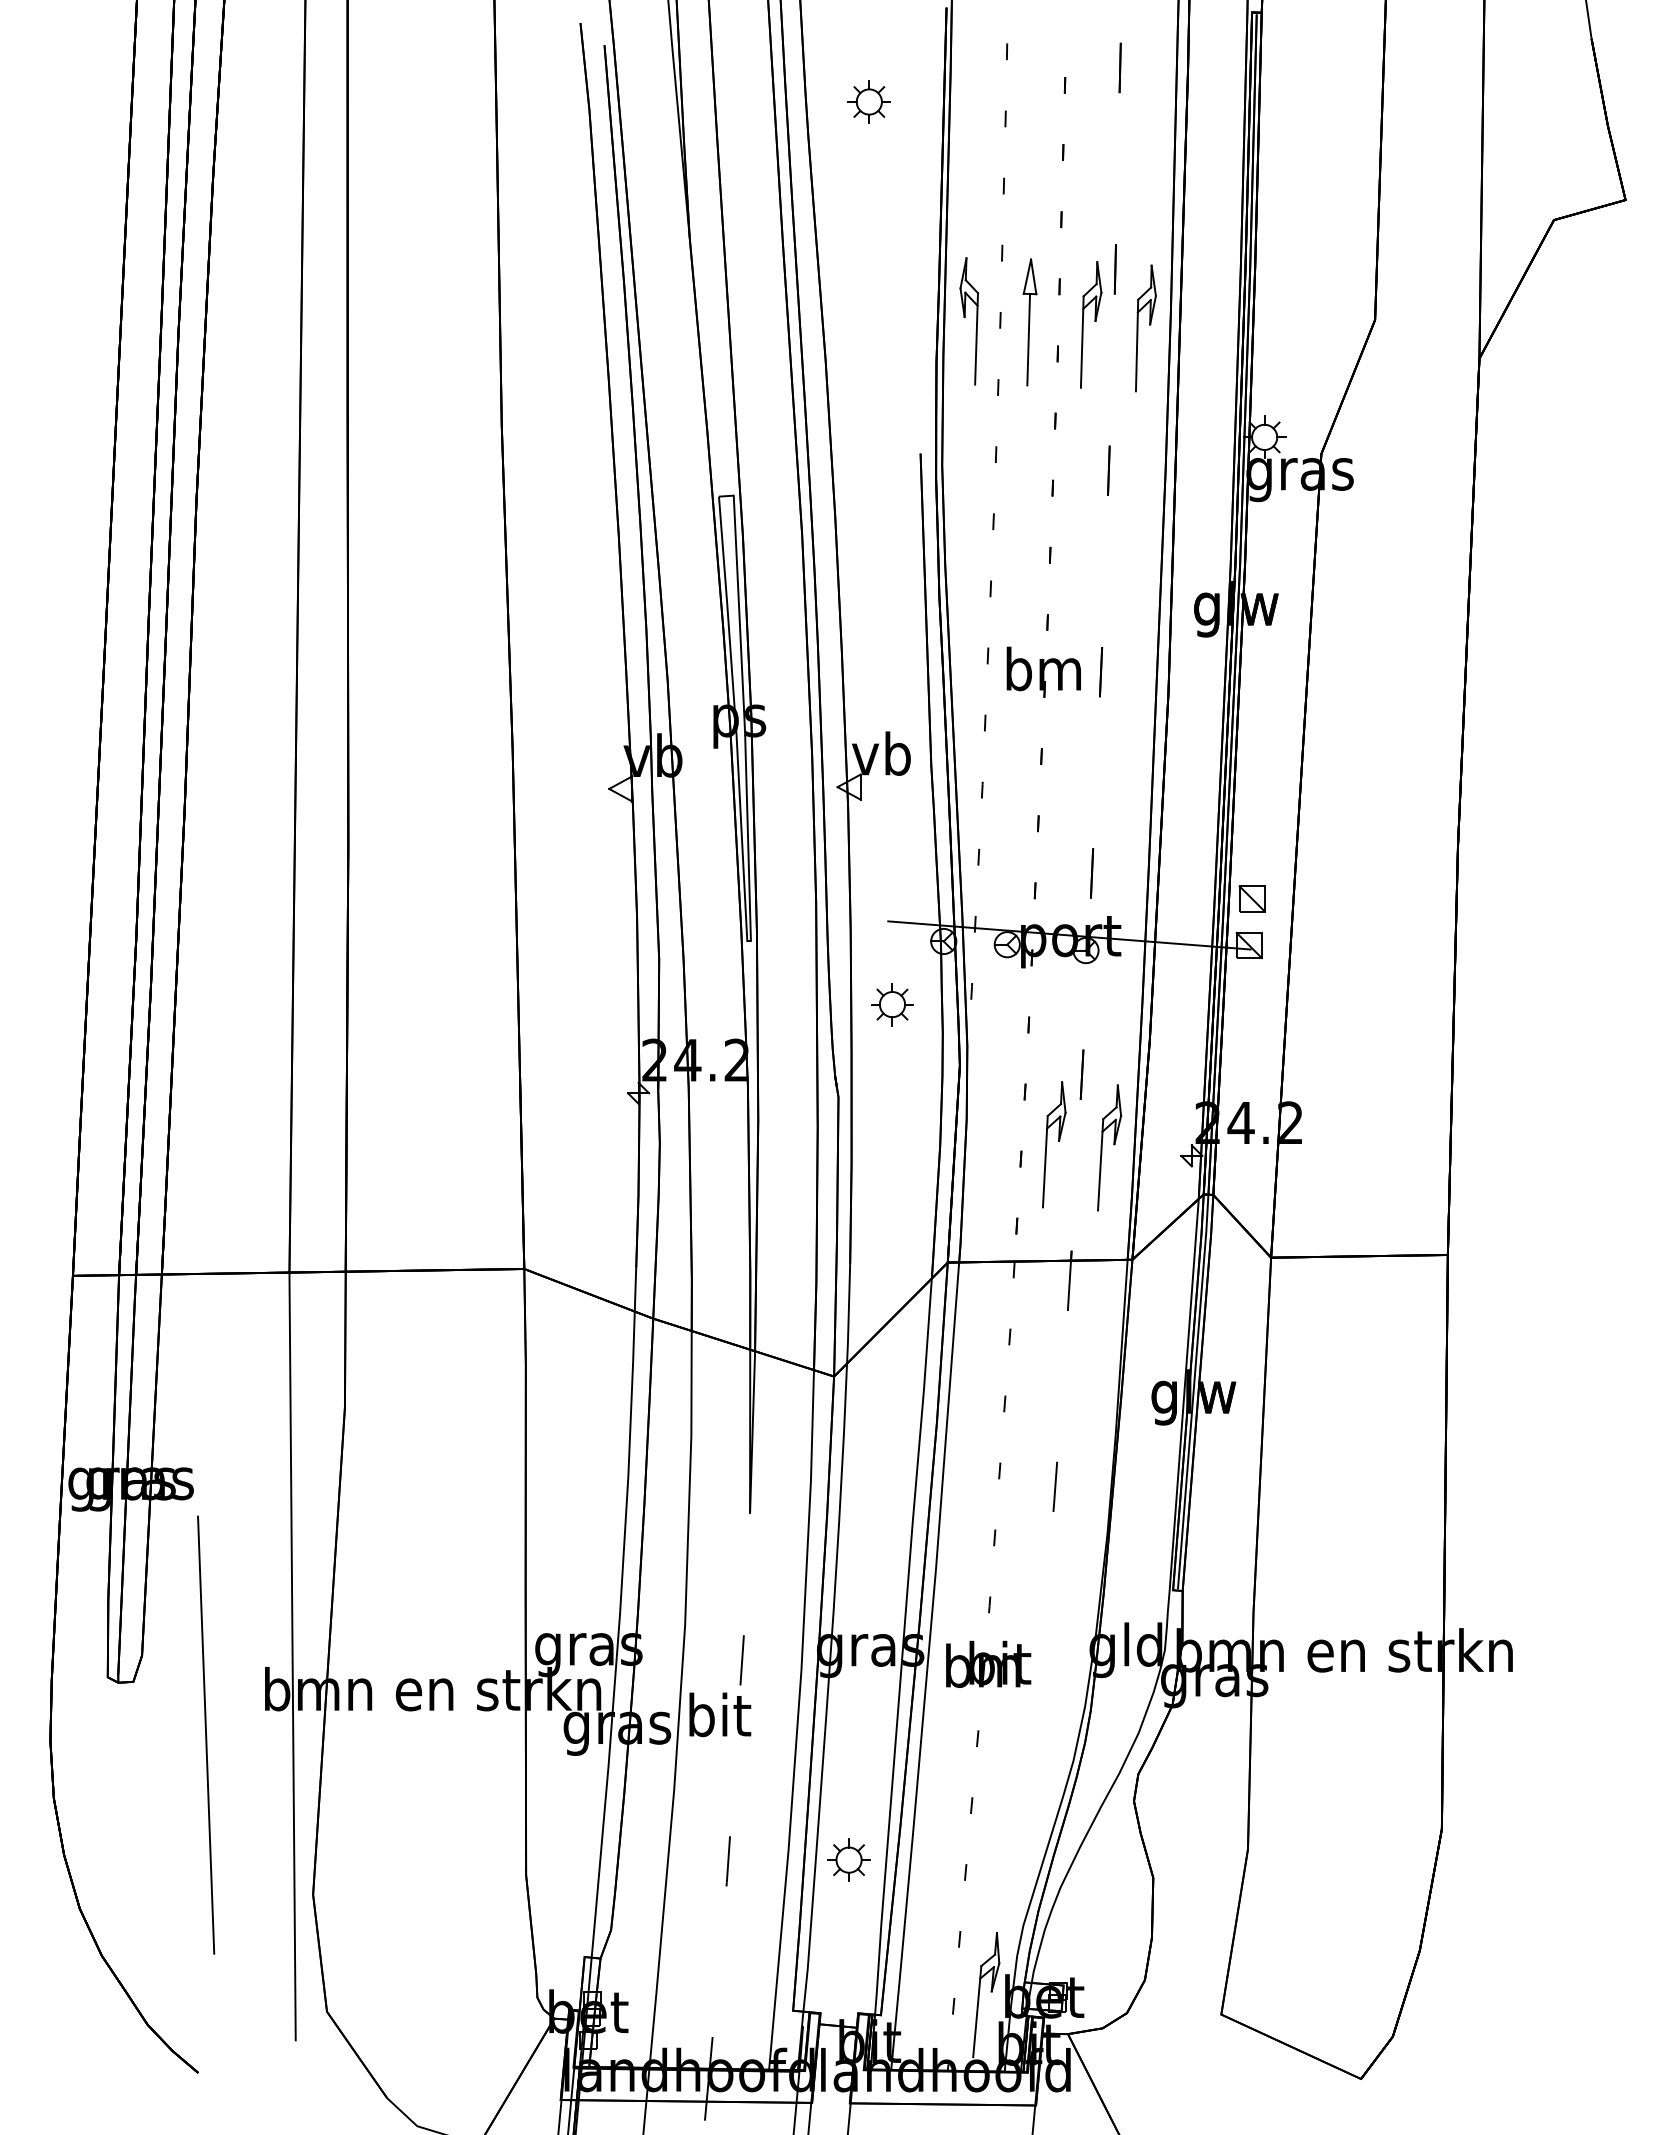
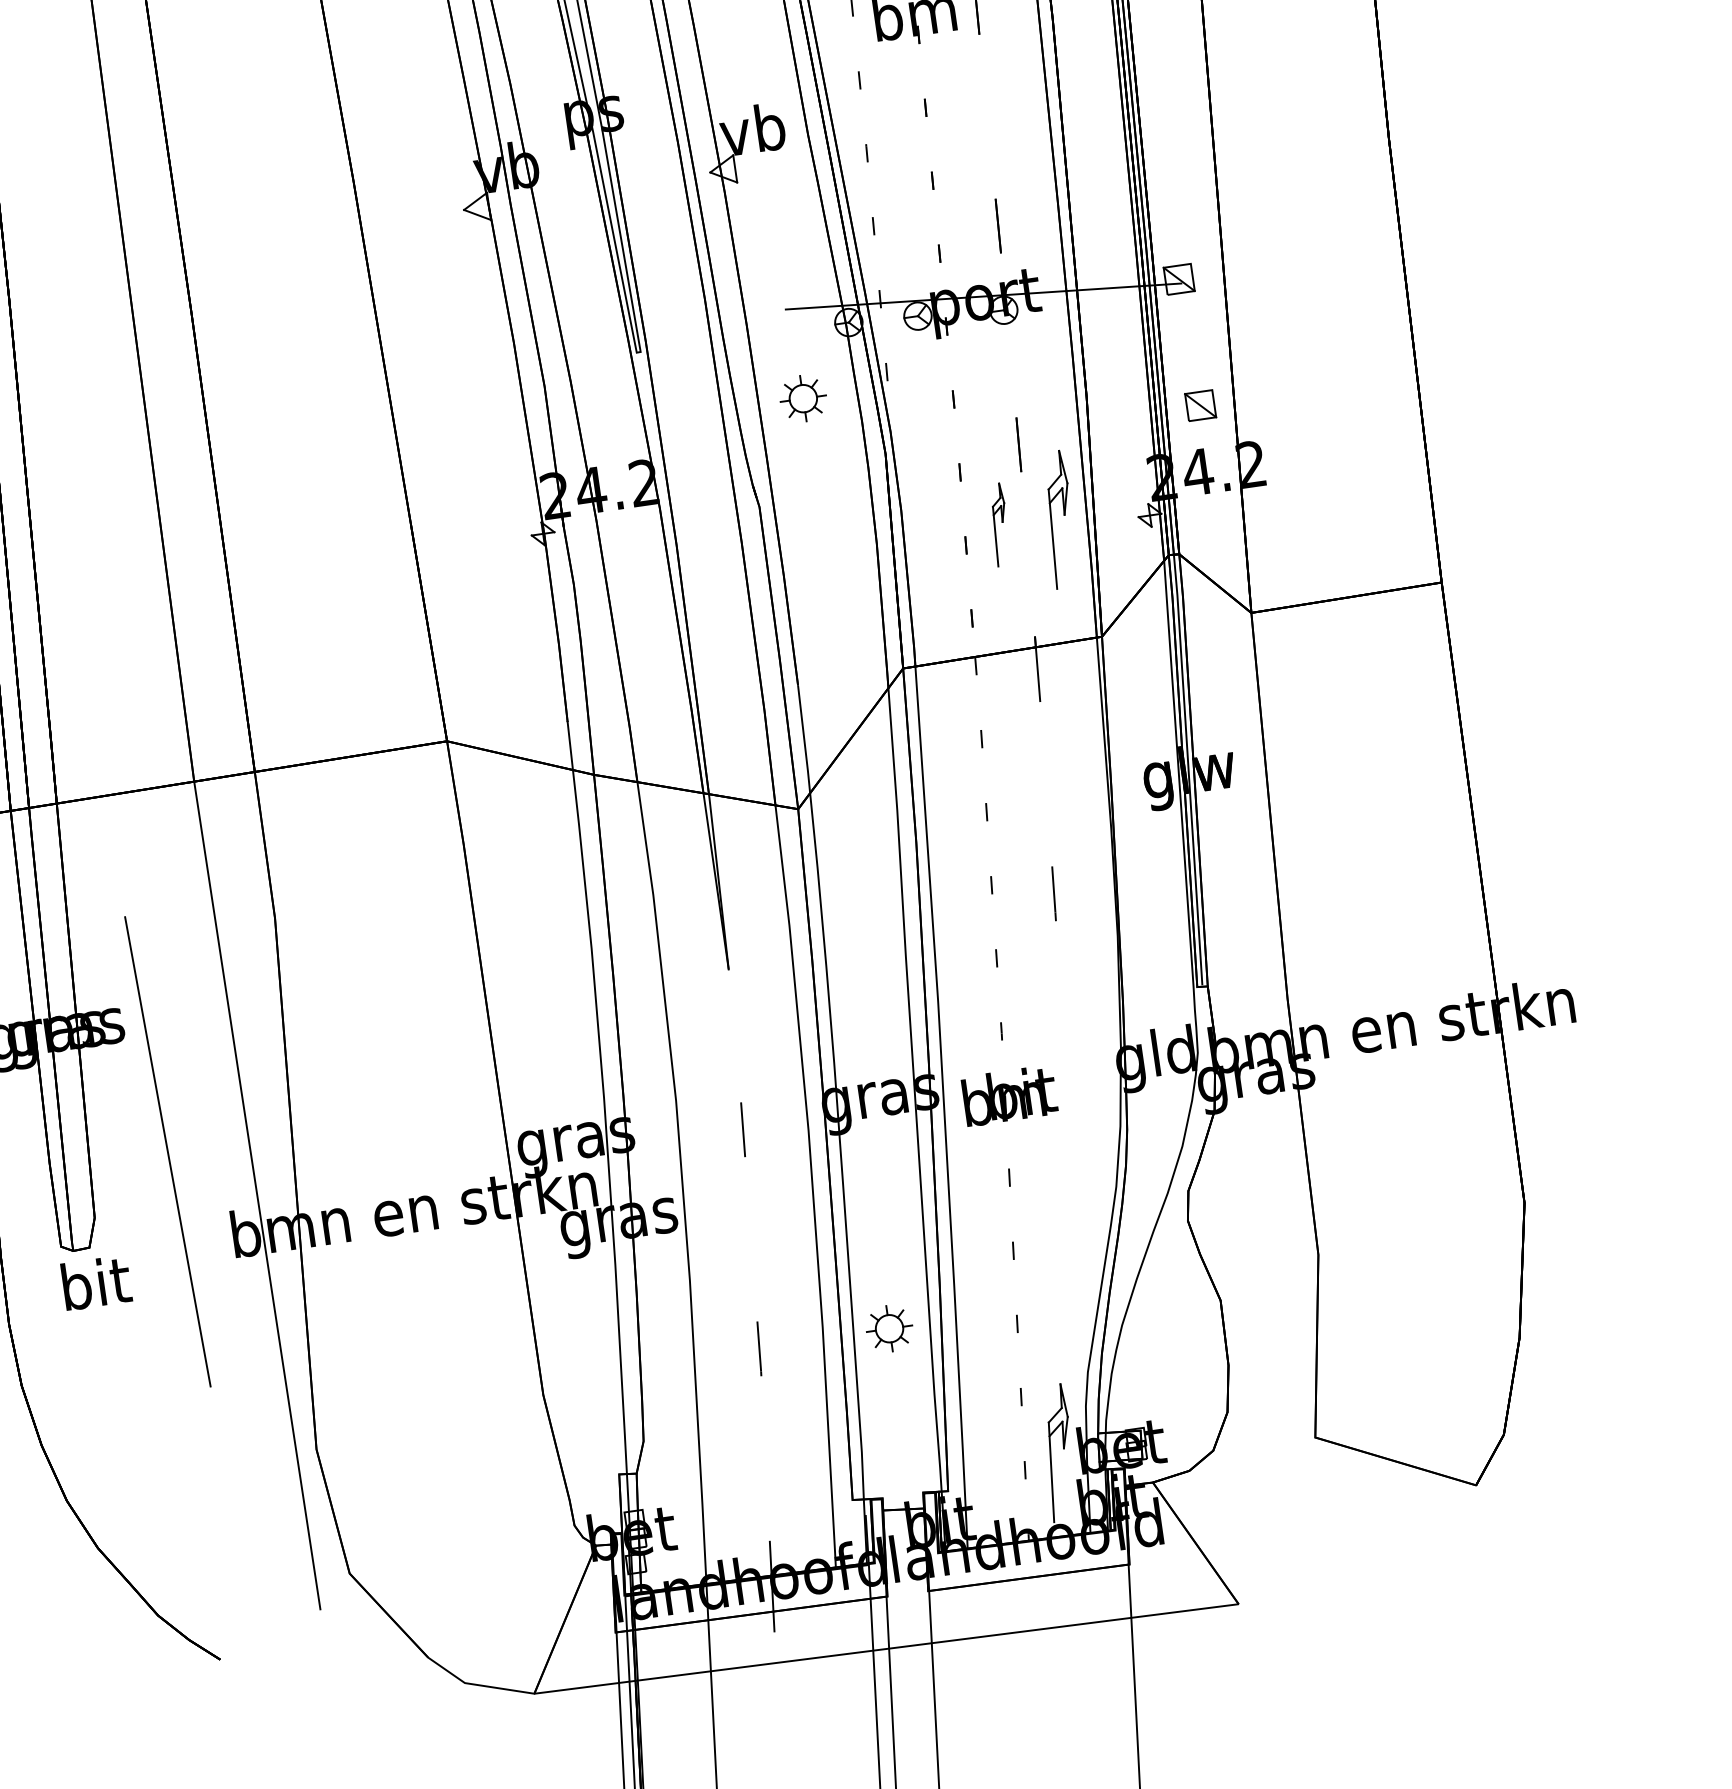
part: (1251, 898) -> (1199, 405), moved
part: (1054, 1144) -> (999, 524), size x0.6
text: (720, 1714) -> (96, 1282), moved
line: (206, 1734) -> (168, 1151), moved

